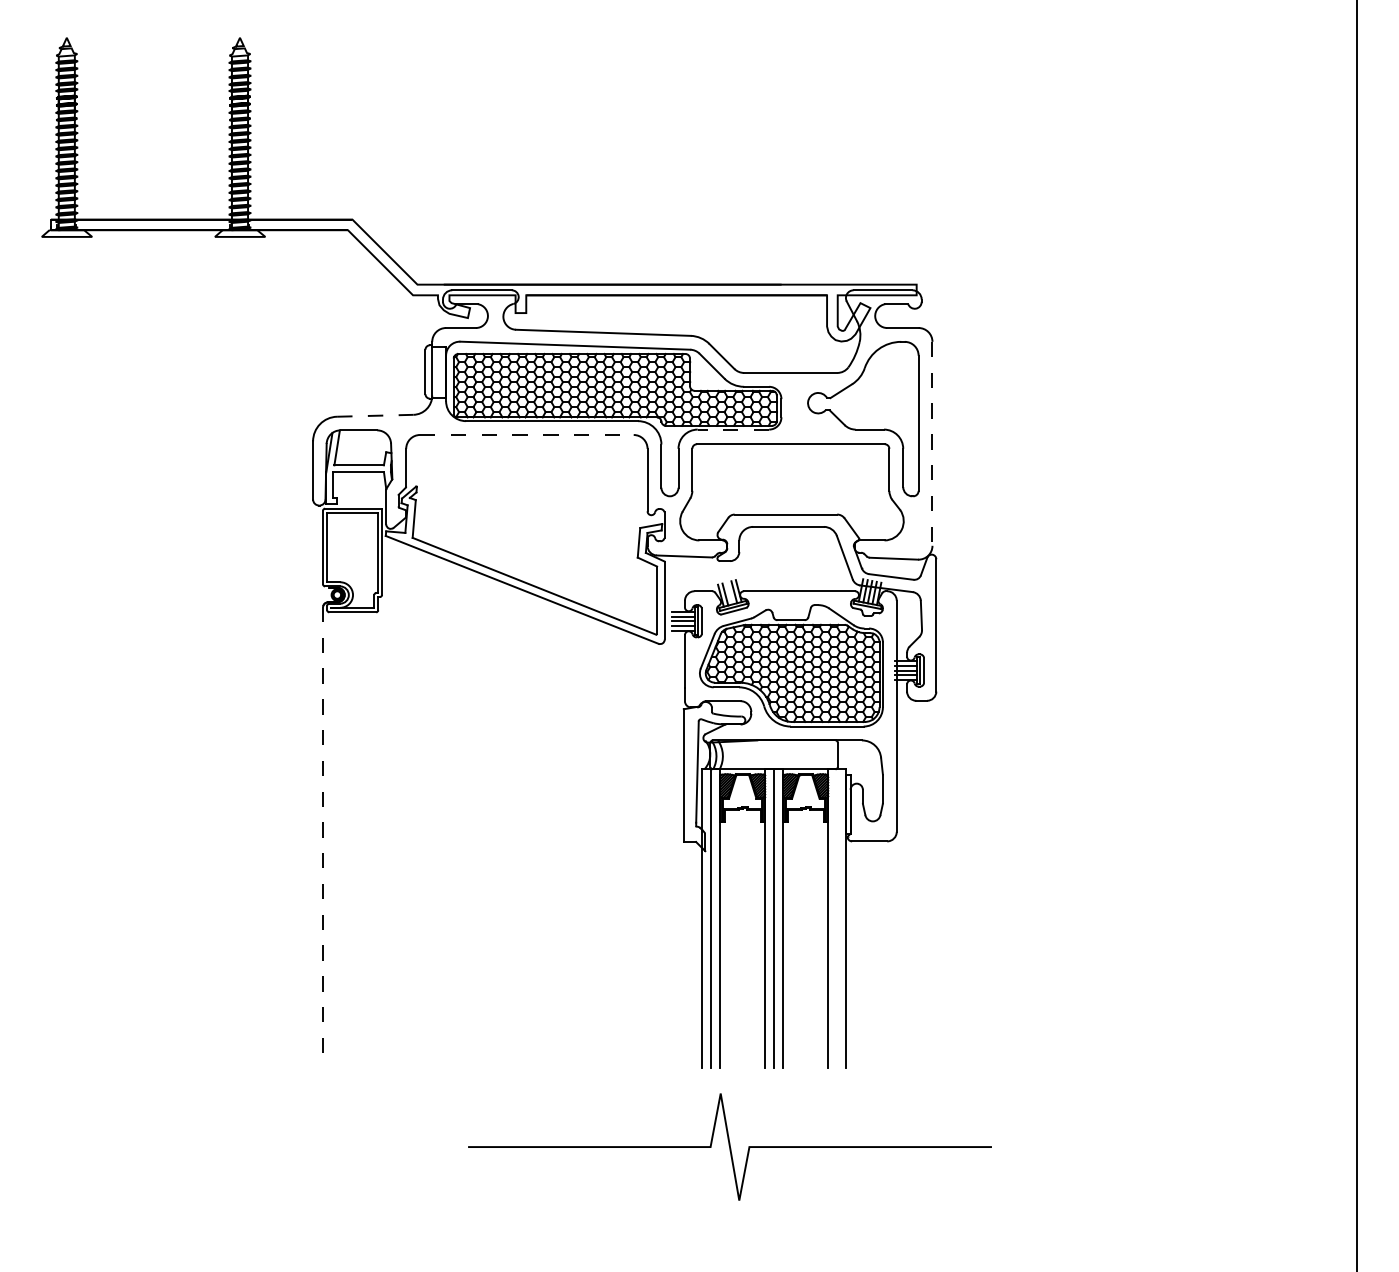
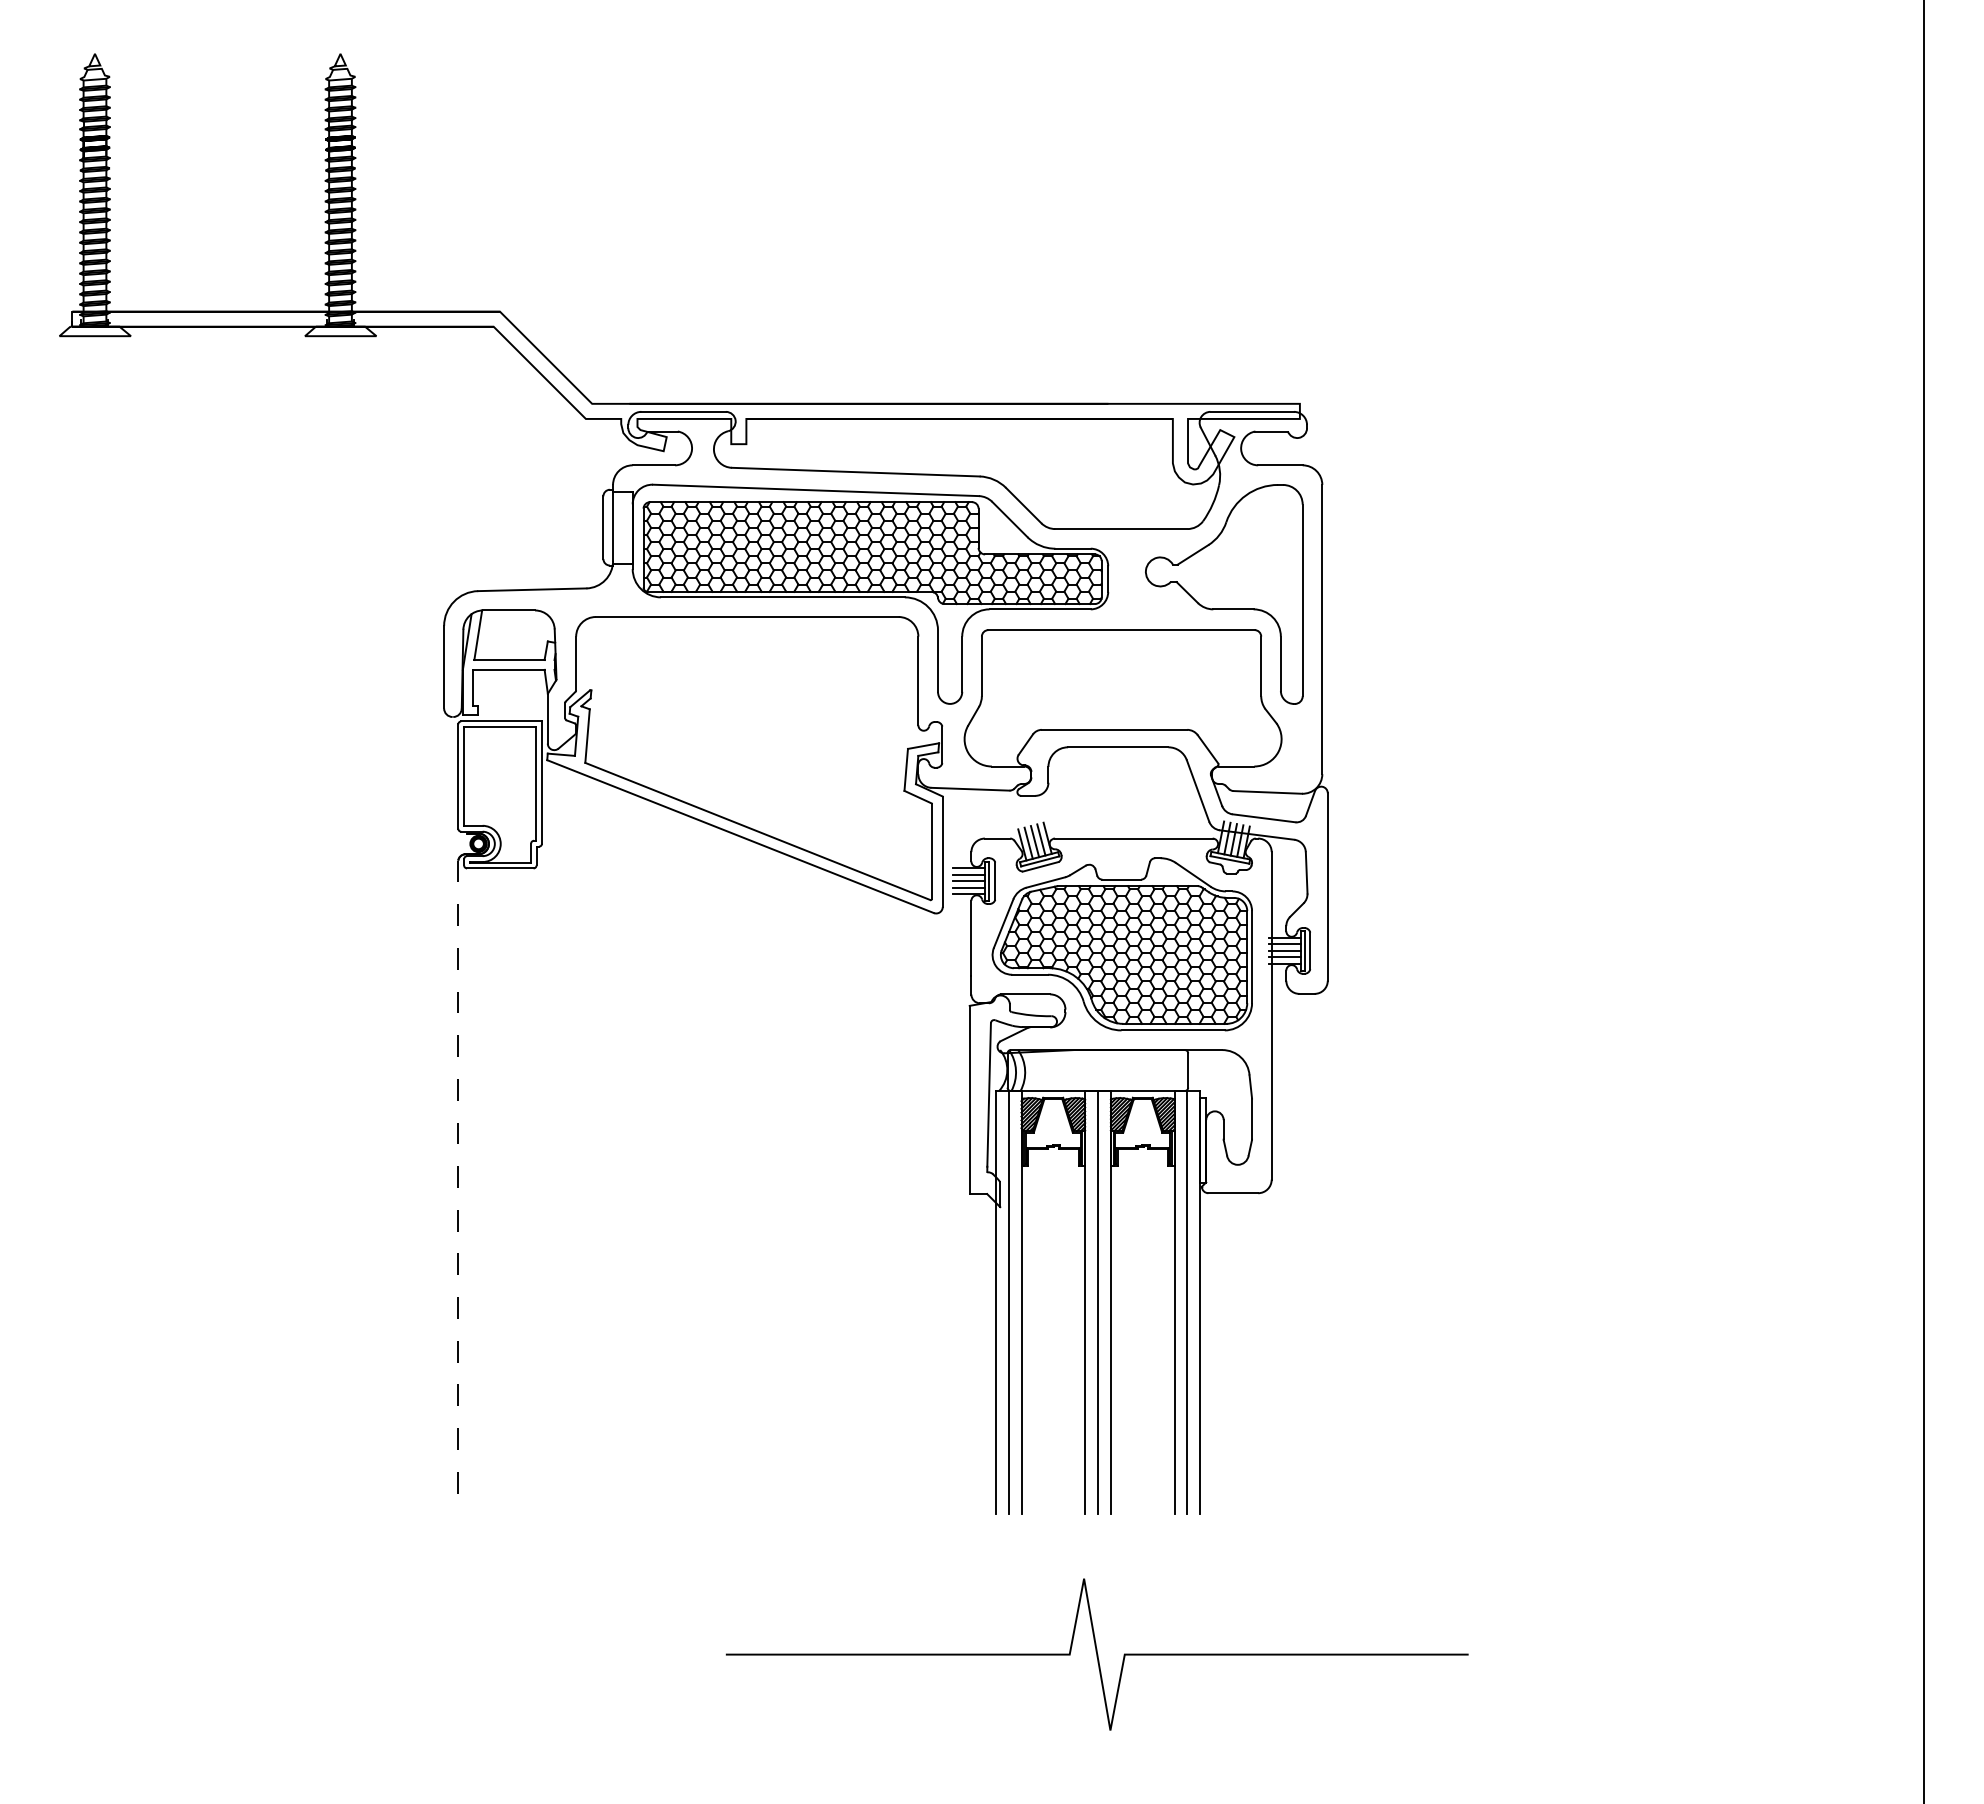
line: (375, 415) -> (532, 589), dashed -> solid
line: (733, 429) -> (1040, 609), dashed -> solid
line: (527, 435) -> (747, 617), dashed -> solid
line: (932, 443) -> (1322, 629), dashed -> solid
line: (729, 593) -> (1034, 841), added
line: (837, 917) -> (1187, 1301), added
curve: (729, 1146) -> (1096, 1654), moved

